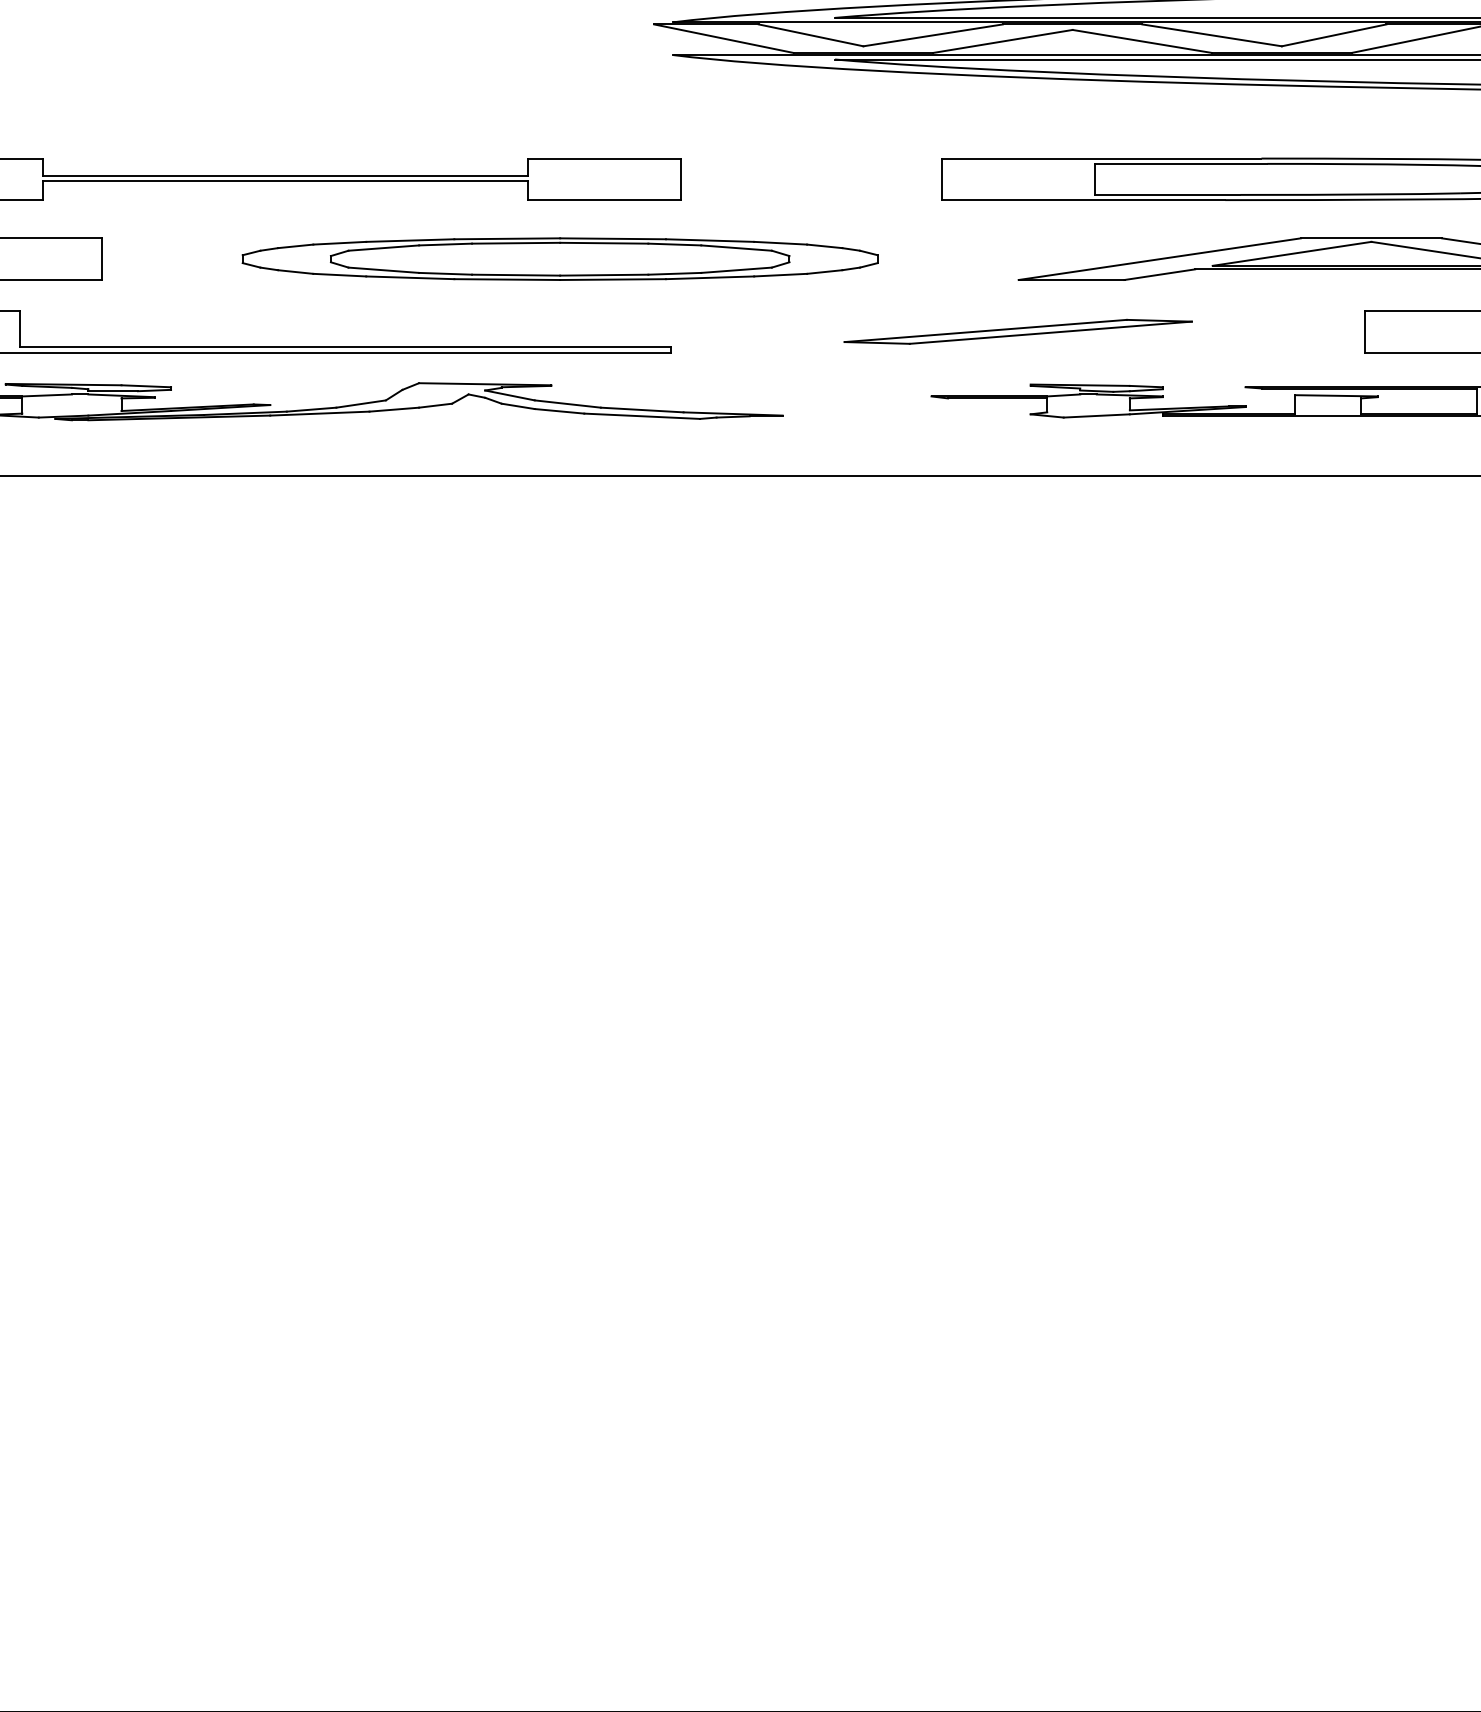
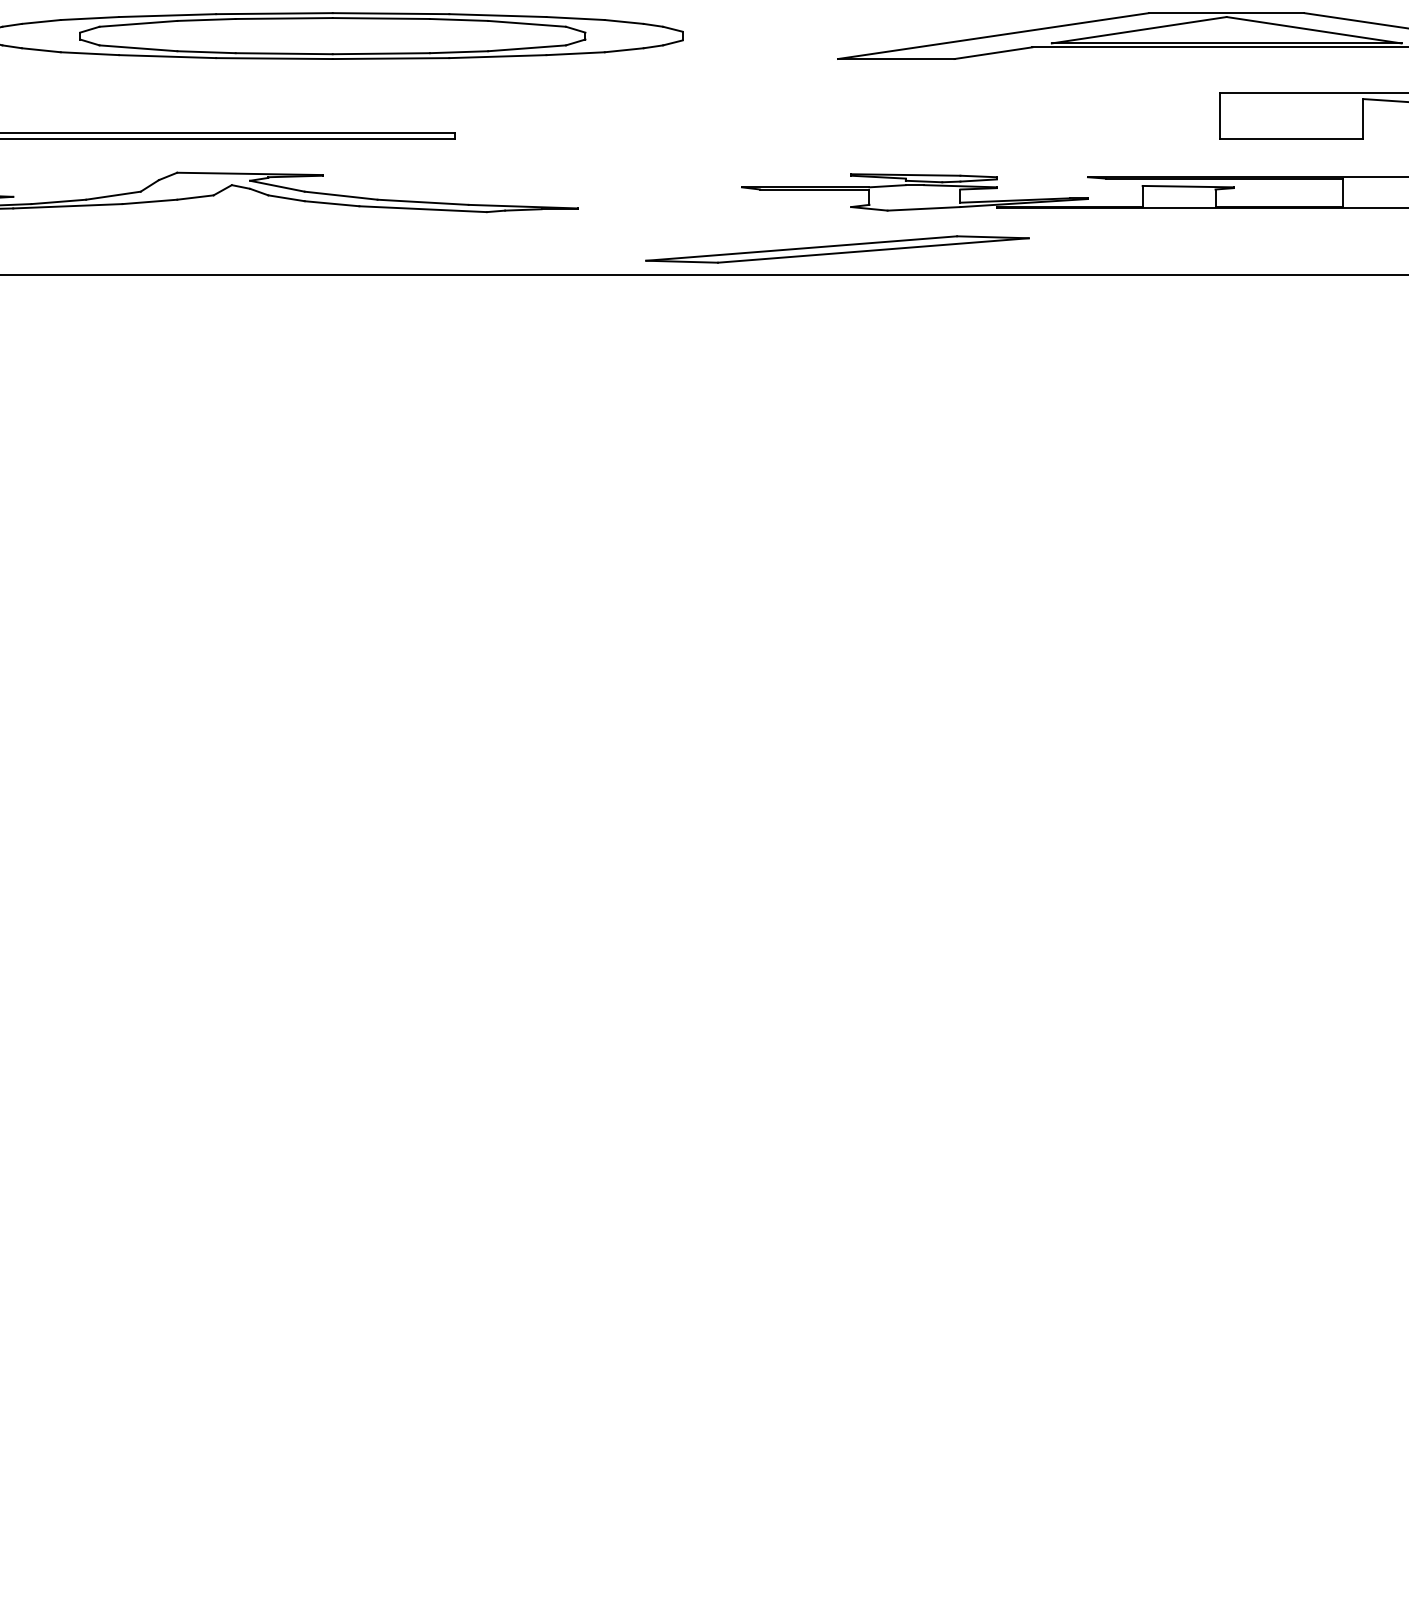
part: (1017, 331) -> (836, 249), moved

